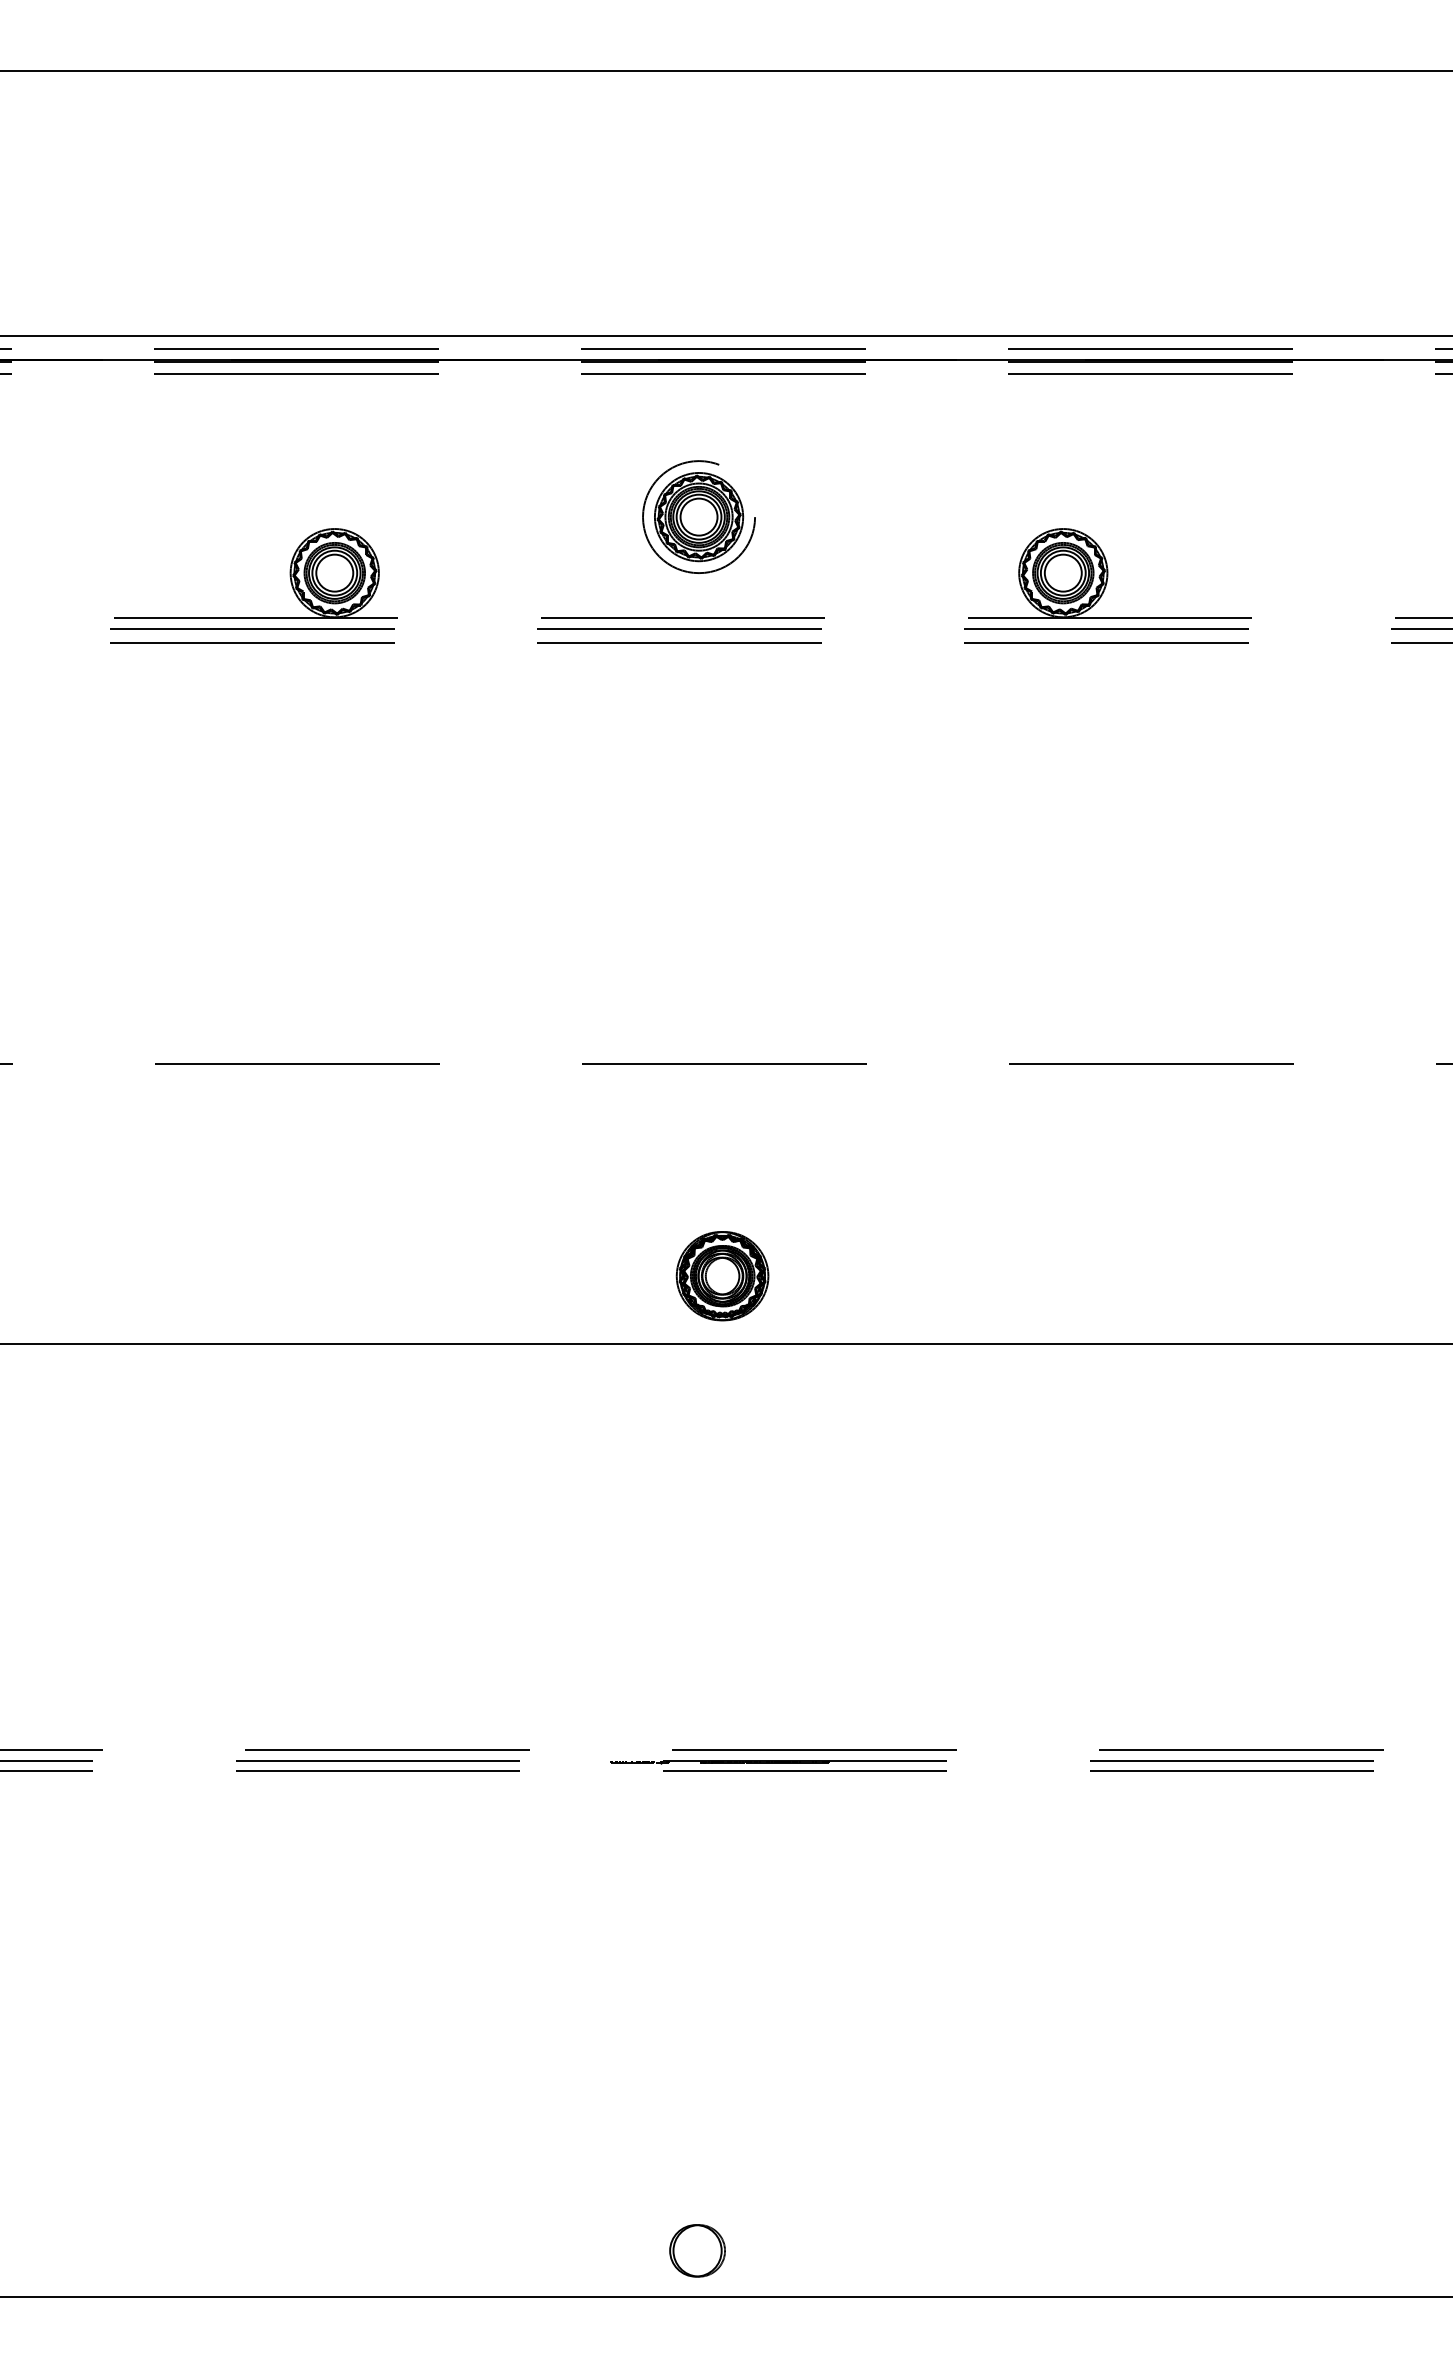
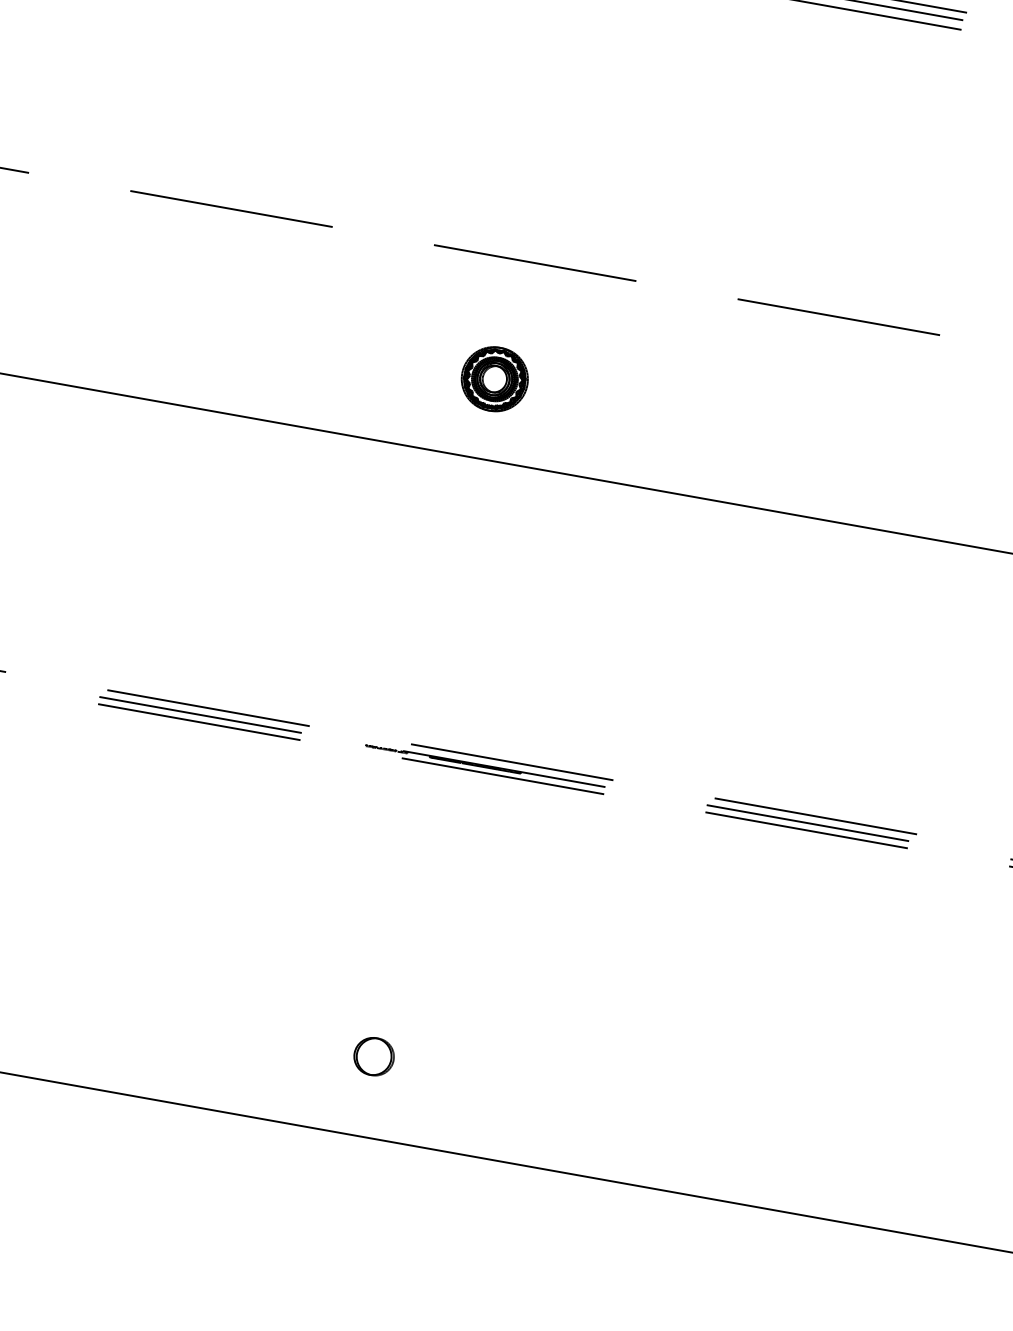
part: (722, 1276) -> (494, 379), moved
part: (697, 2250) -> (374, 1056), moved

